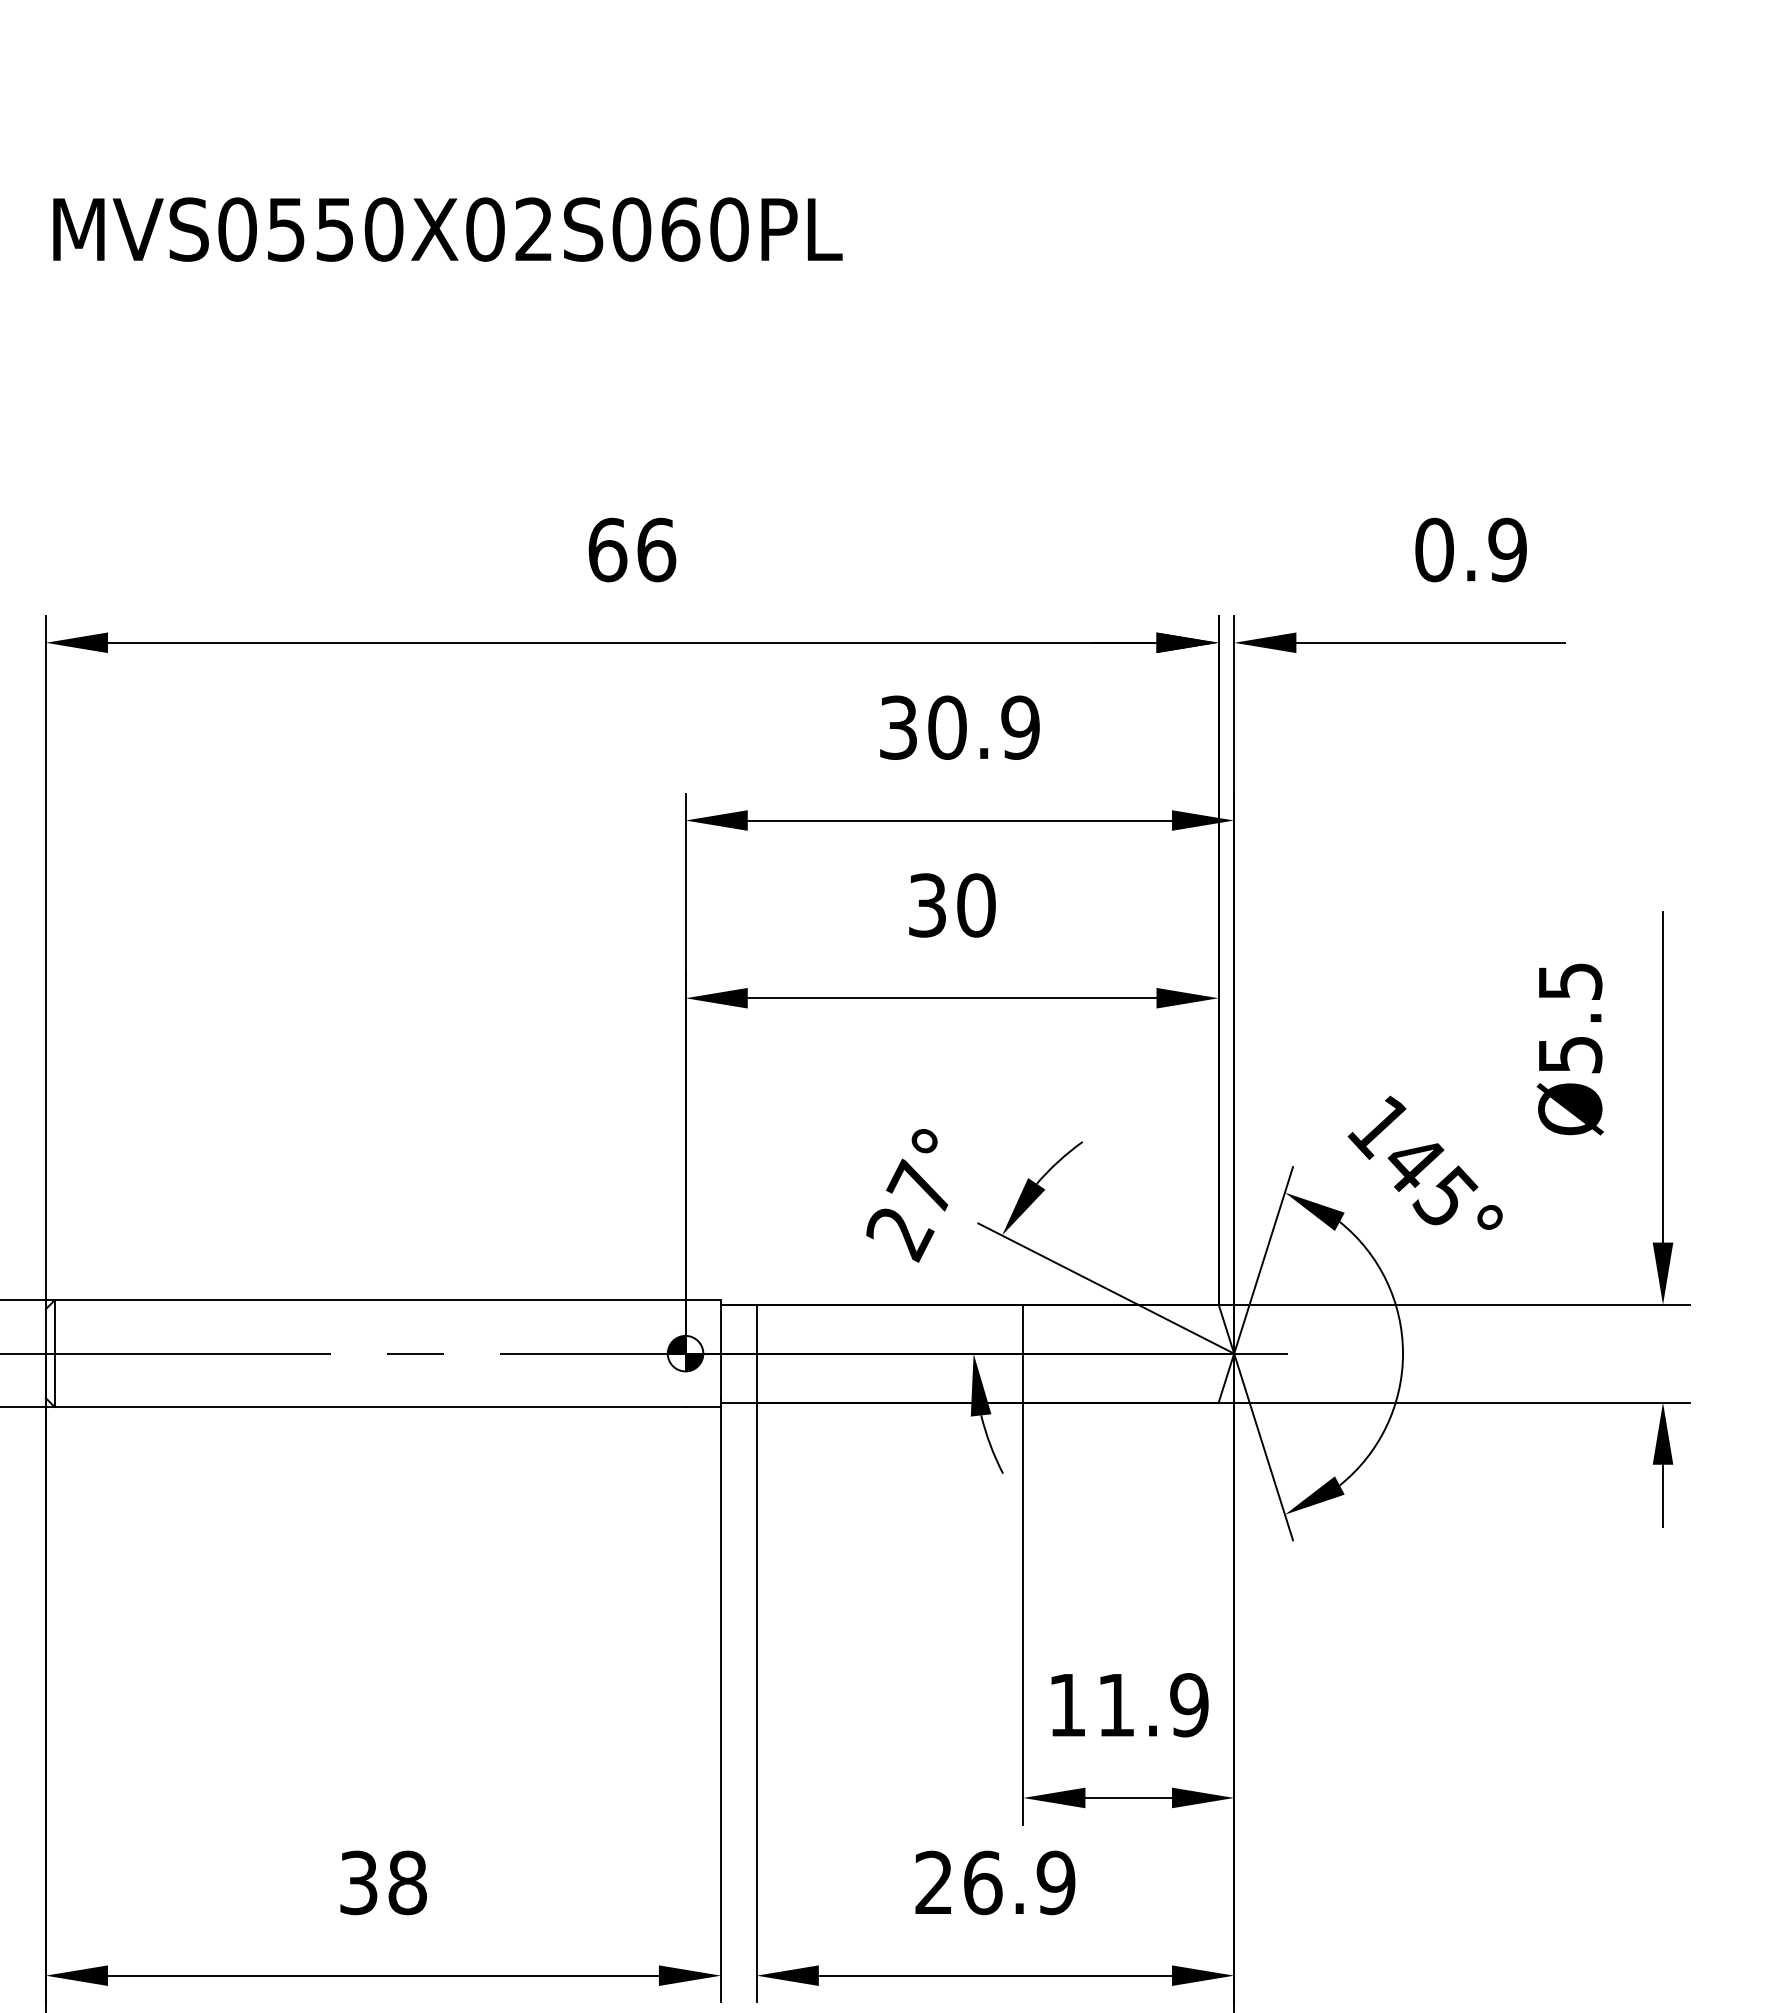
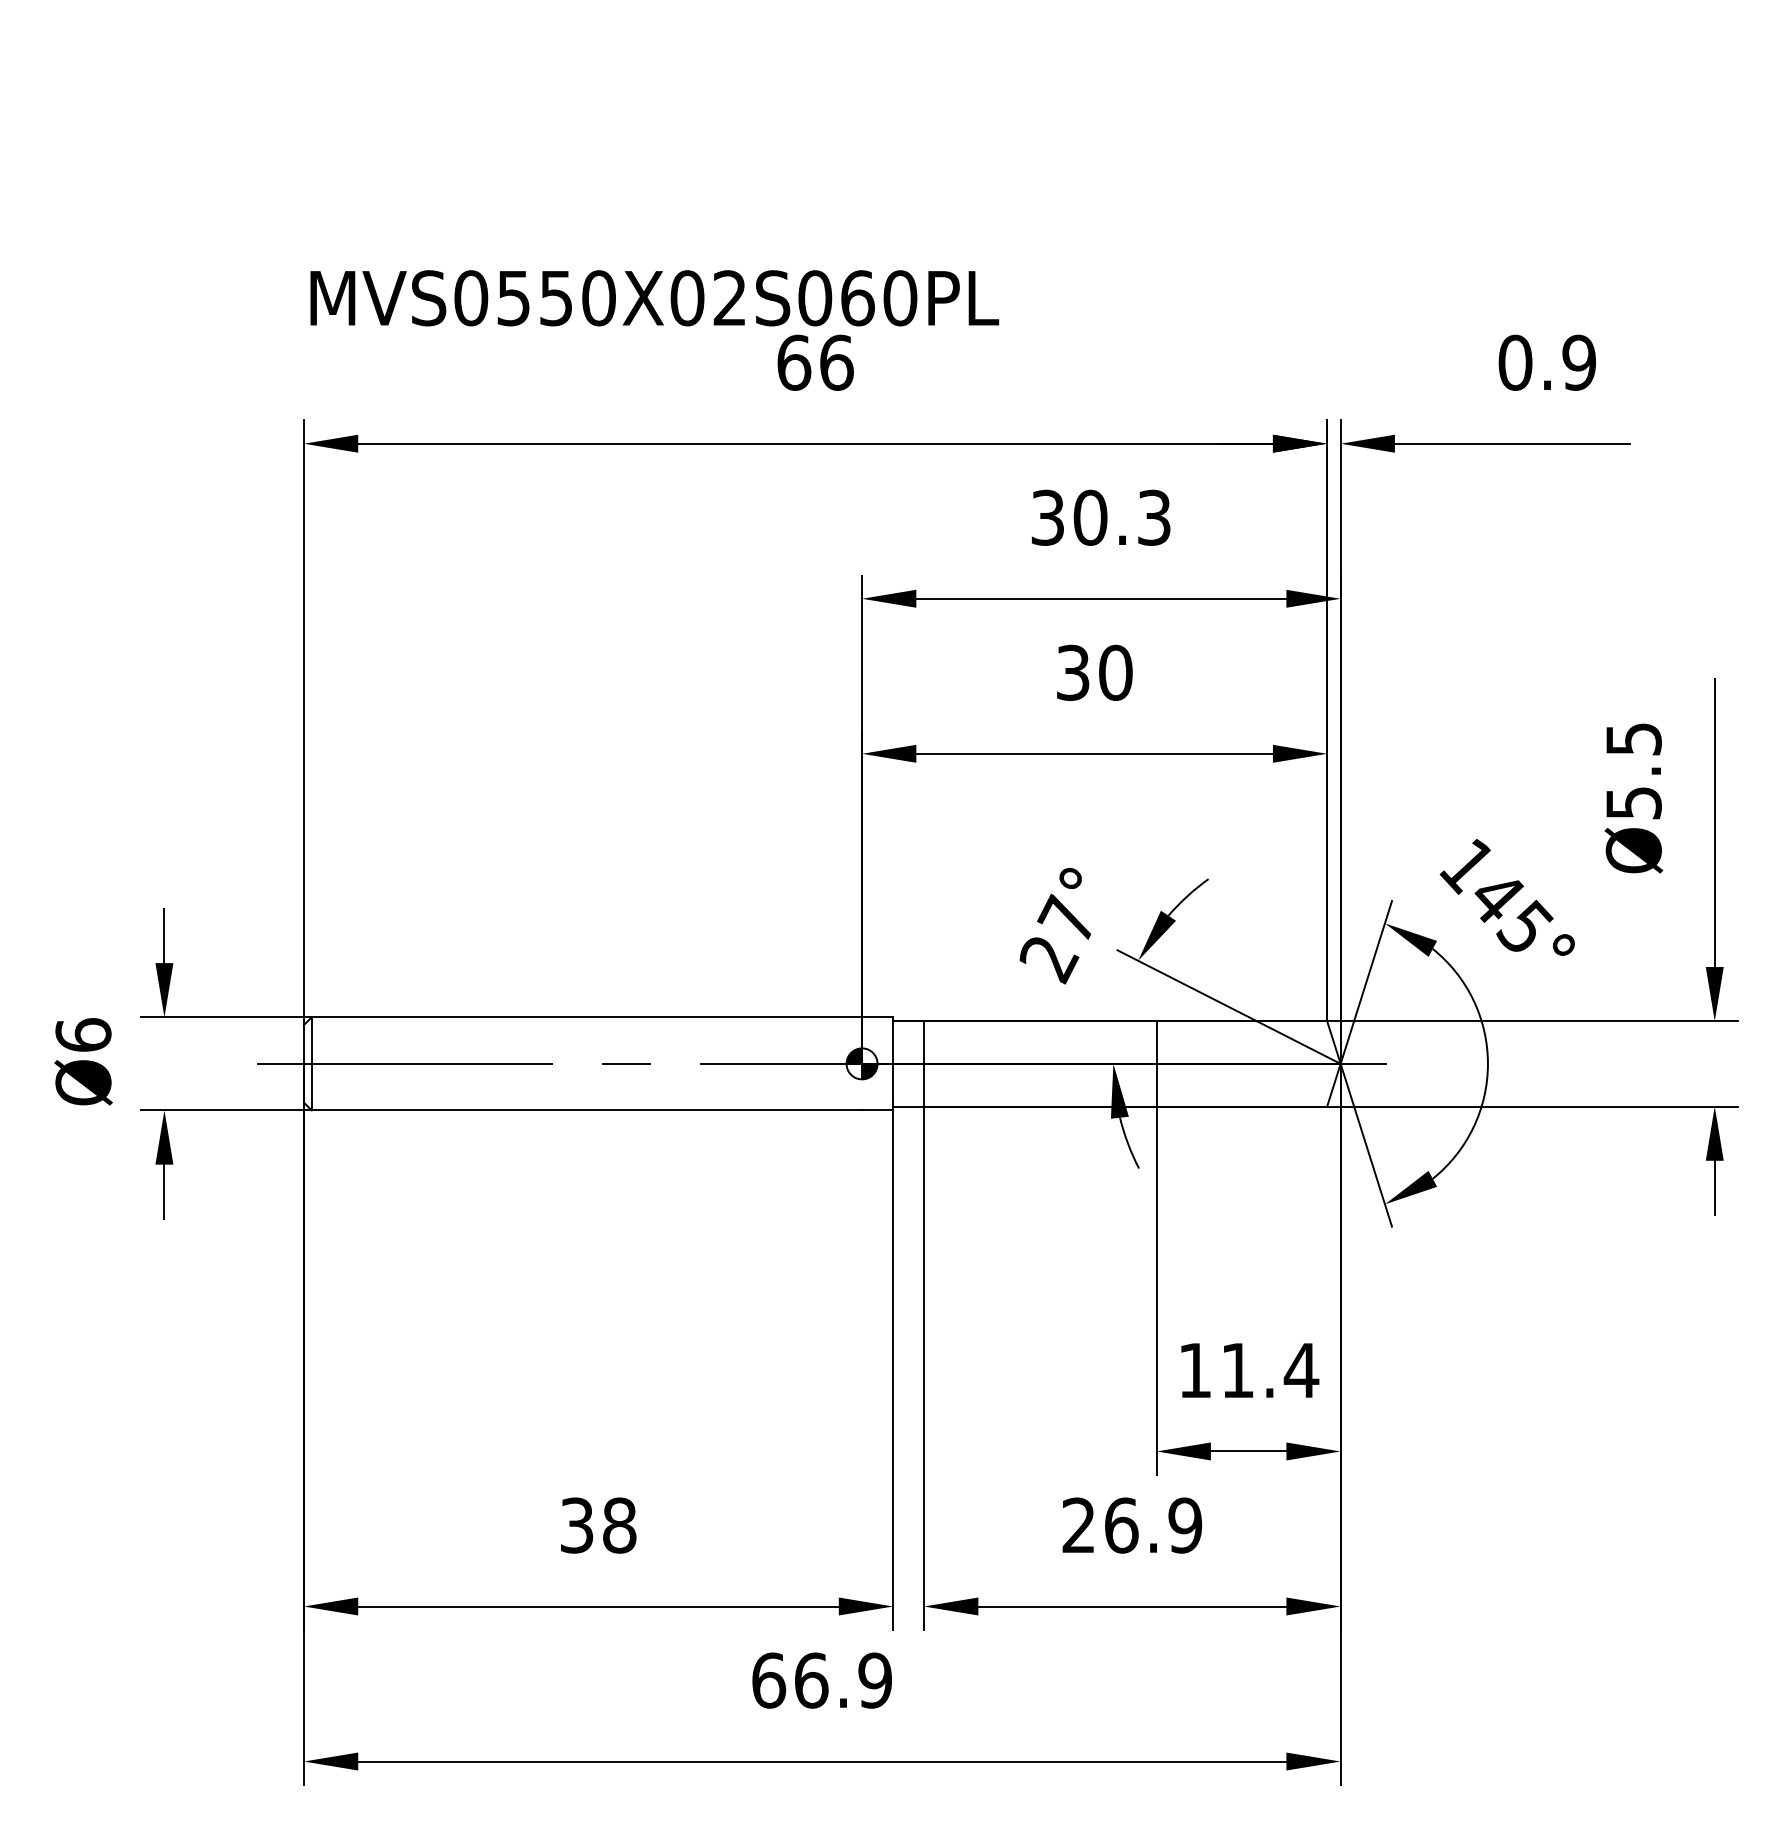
text: (447, 229) -> (654, 298), moved
text: (1020, 727) -> (1154, 517), 30.9 -> 30.3
text: (1189, 1705) -> (1301, 1370), 11.9 -> 11.4

